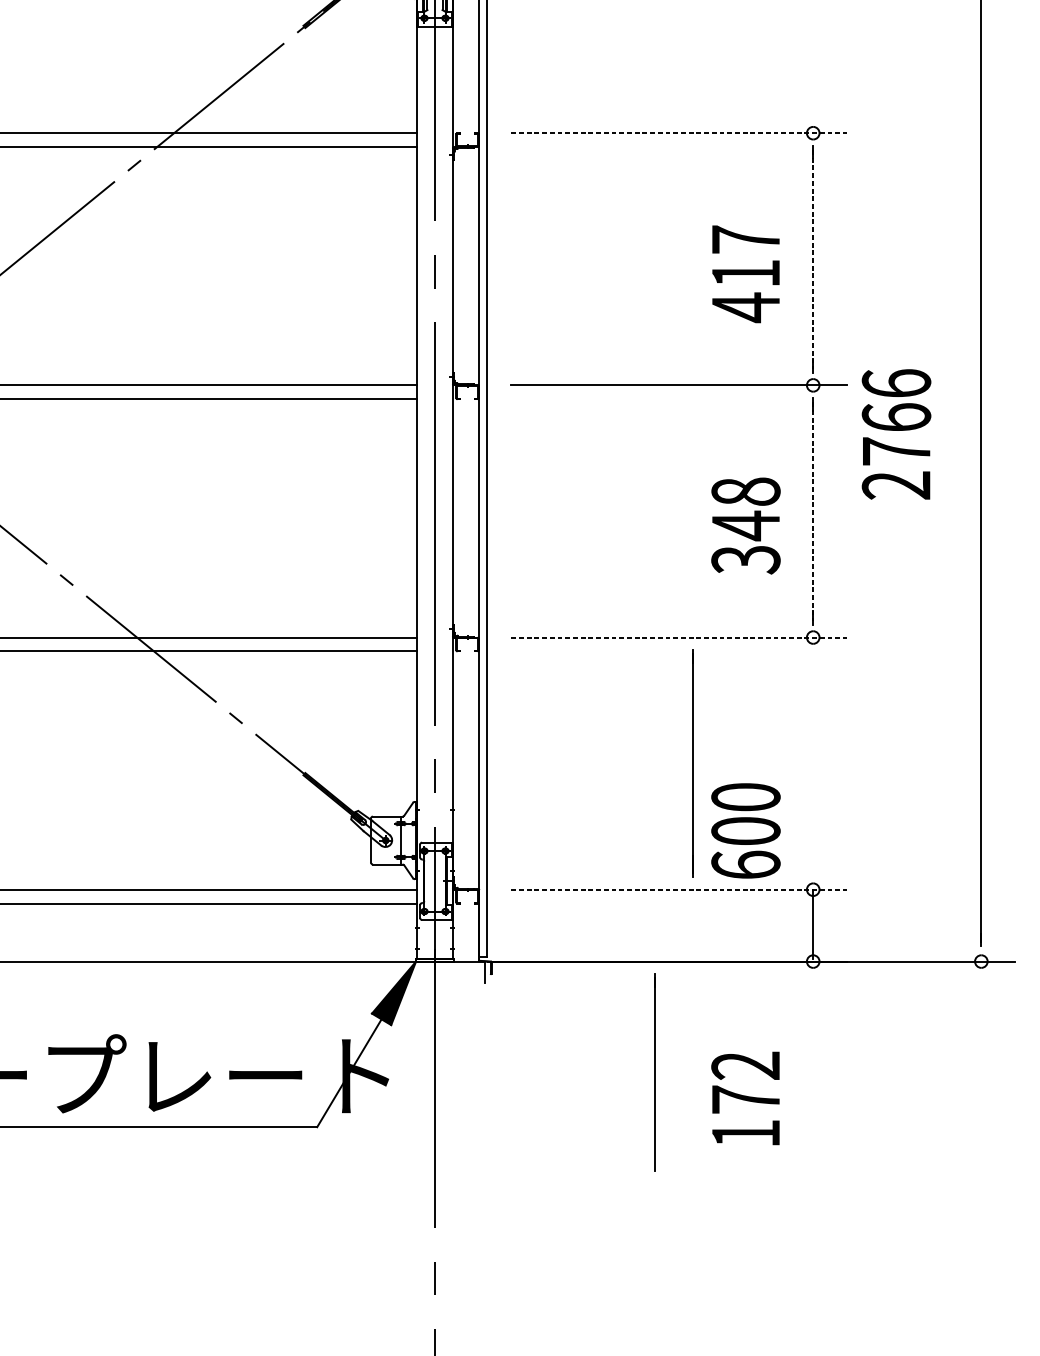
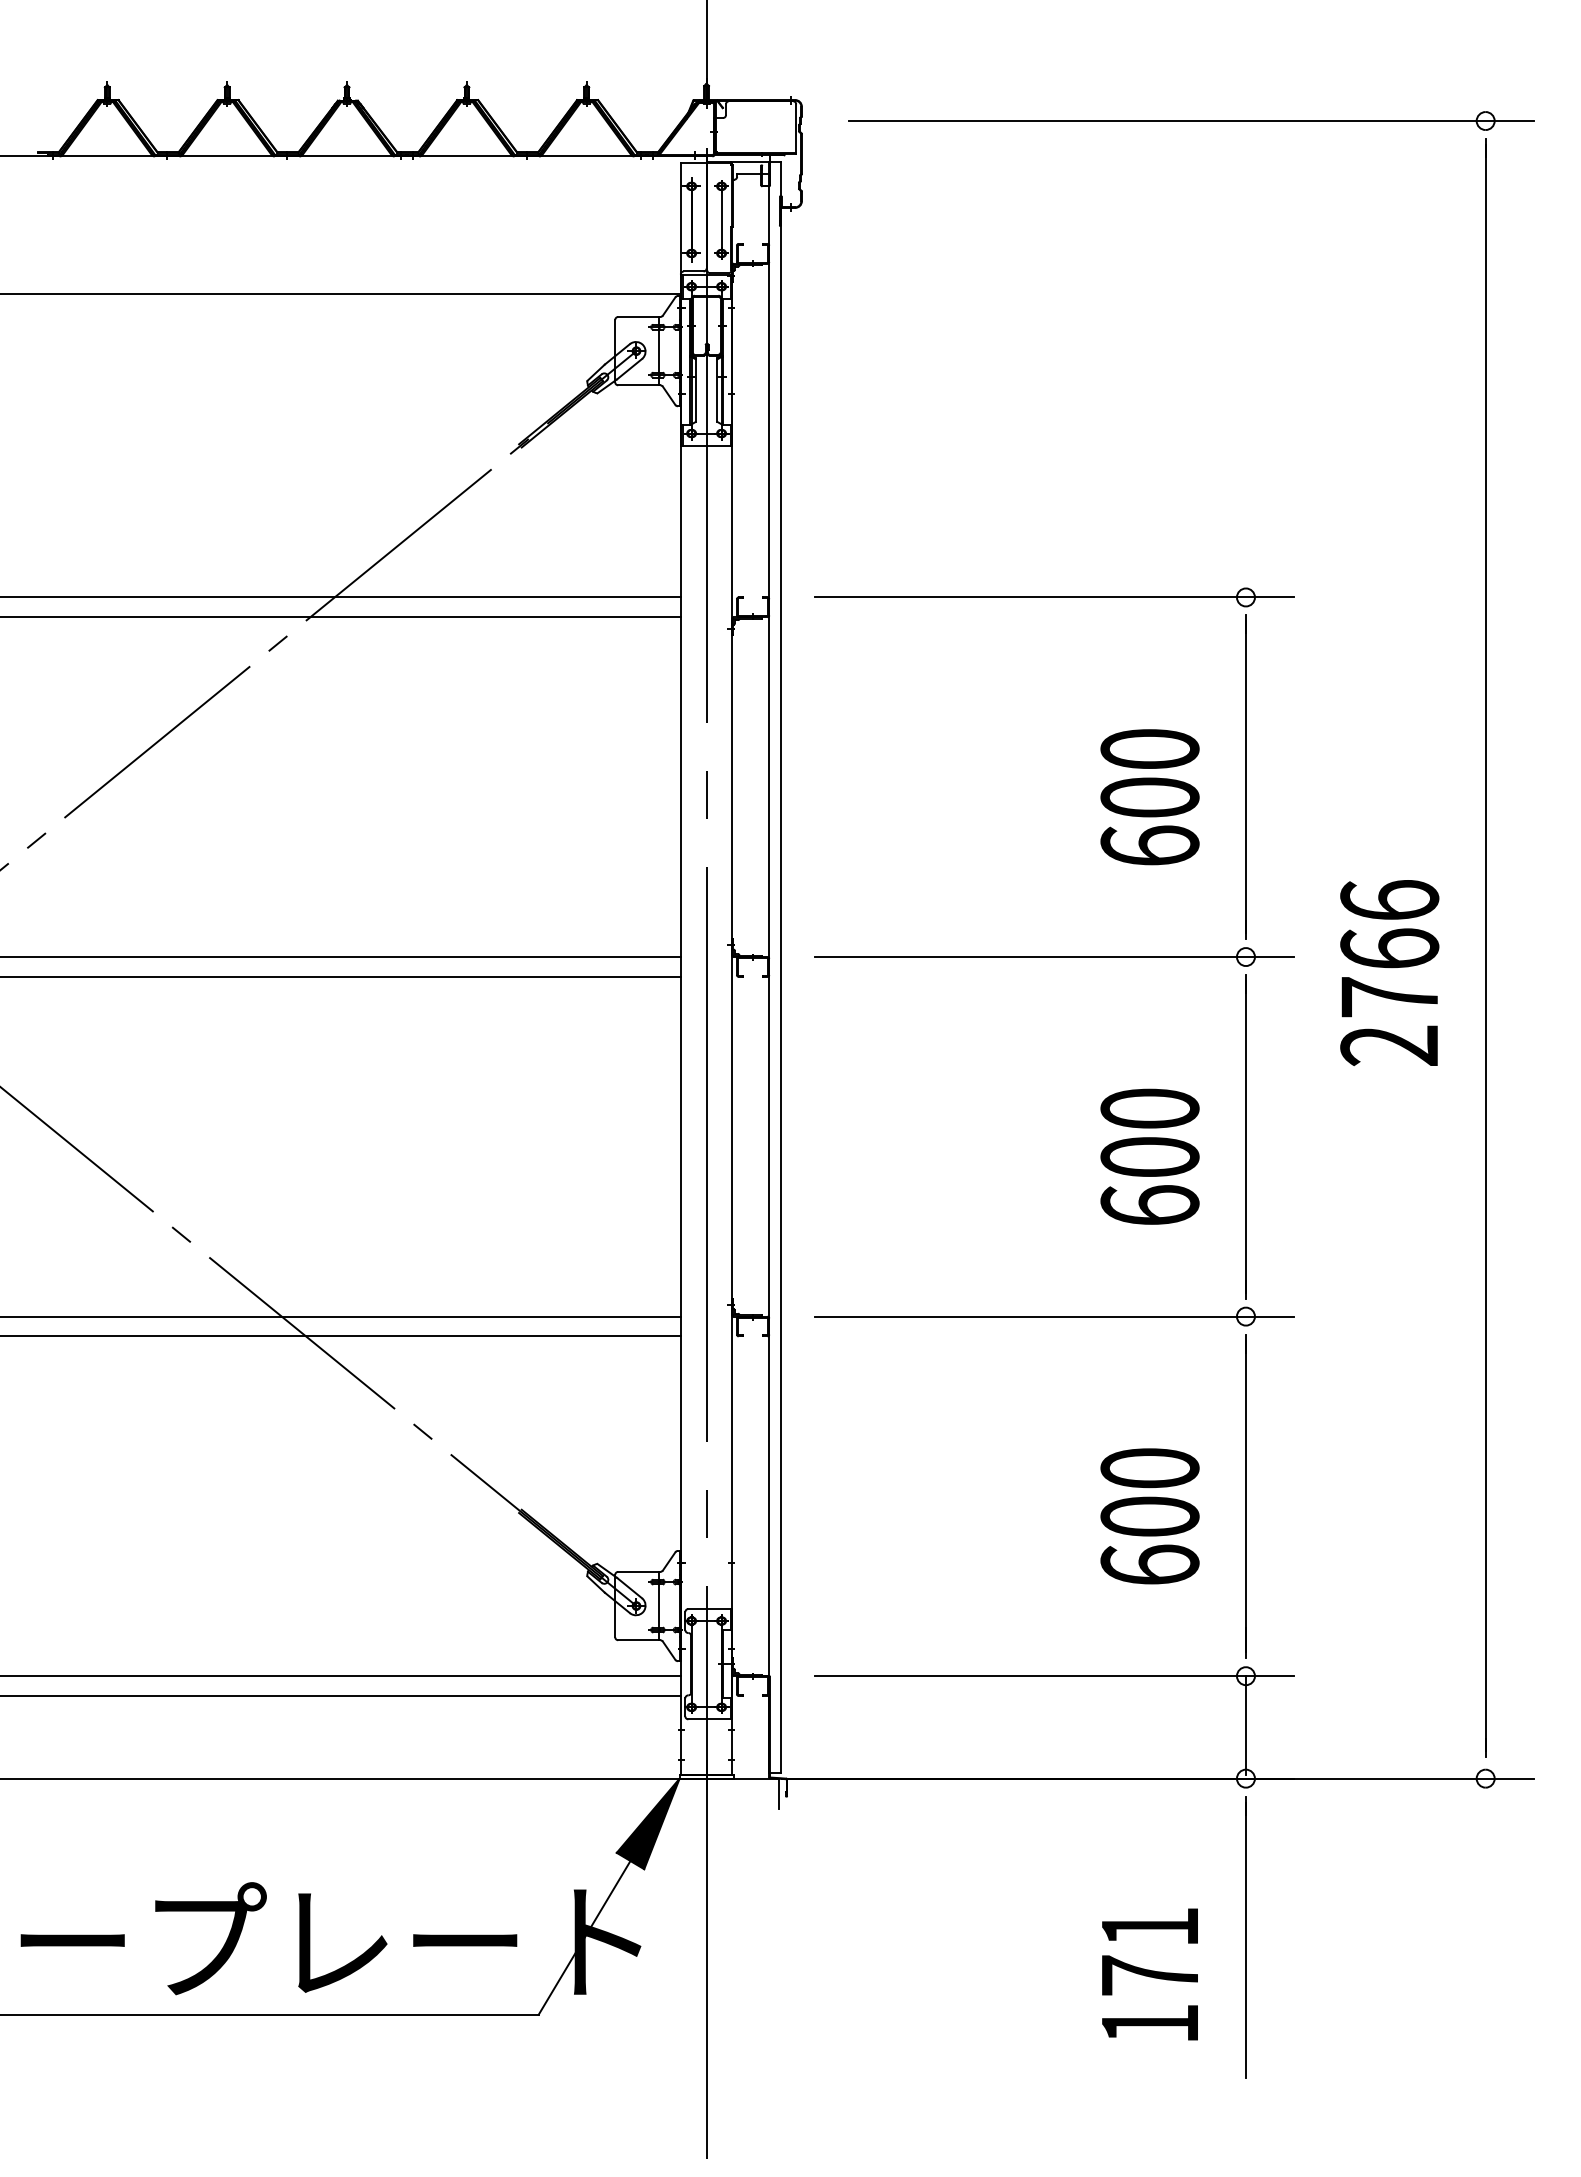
line: (679, 133) -> (1055, 597), dashed -> solid
line: (812, 259) -> (1245, 777), dashed -> solid
text: (745, 274) -> (1149, 798), 417 -> 600
text: (896, 434) -> (1389, 973), moved
line: (812, 511) -> (1245, 1136), dashed -> solid
text: (745, 525) -> (1149, 1157), 348 -> 600
line: (679, 637) -> (1055, 1316), dashed -> solid
line: (692, 763) -> (1245, 1496), moved
text: (745, 831) -> (1149, 1516), moved
line: (679, 889) -> (1055, 1676), dashed -> solid
text: (744, 1065) -> (1148, 1927), 172 -> 171
line: (655, 1072) -> (1245, 1937), moved

